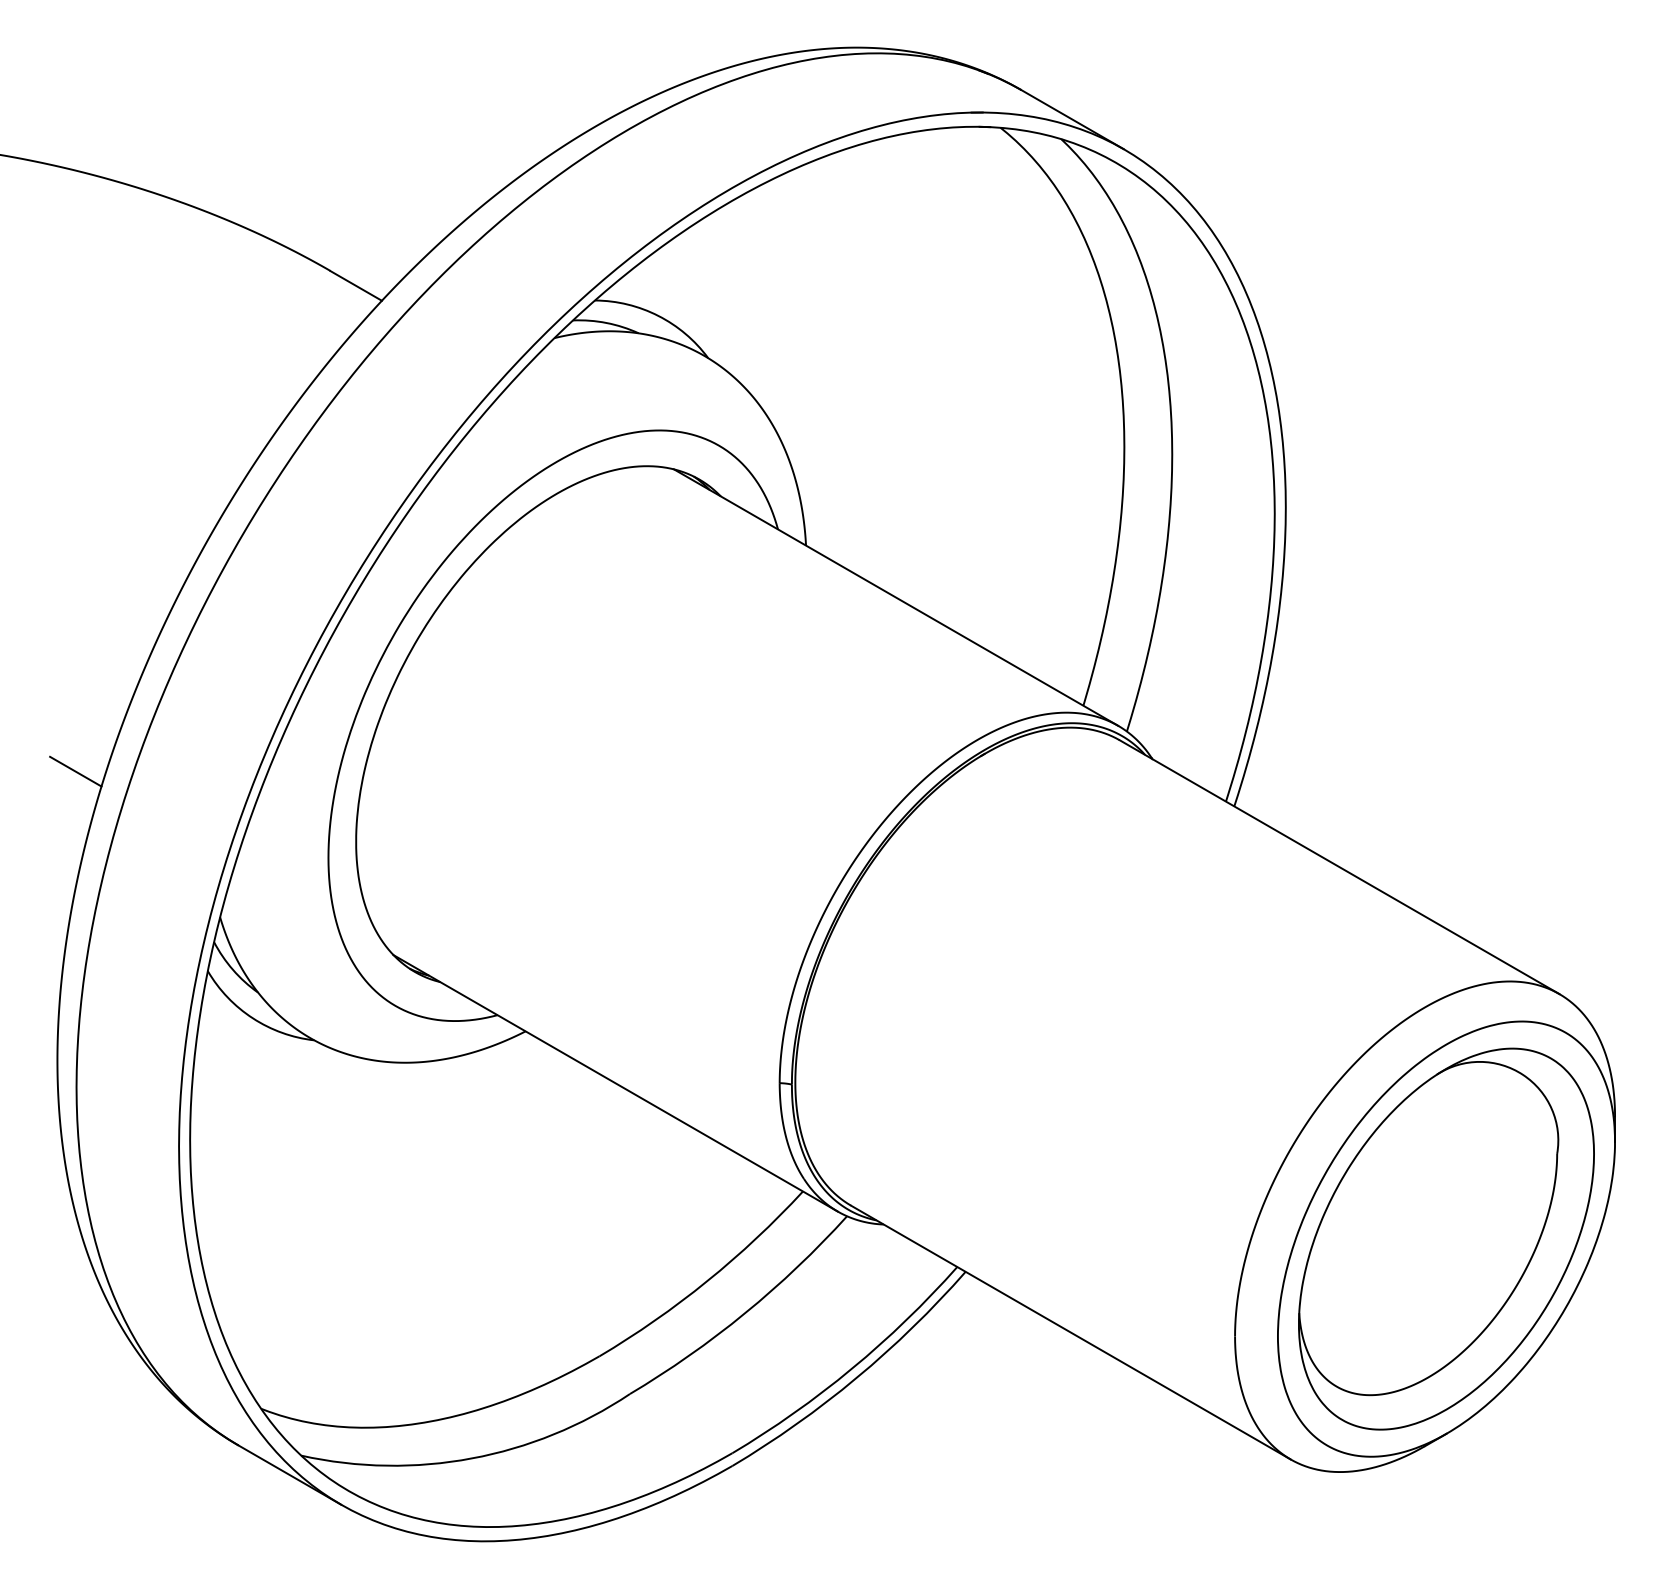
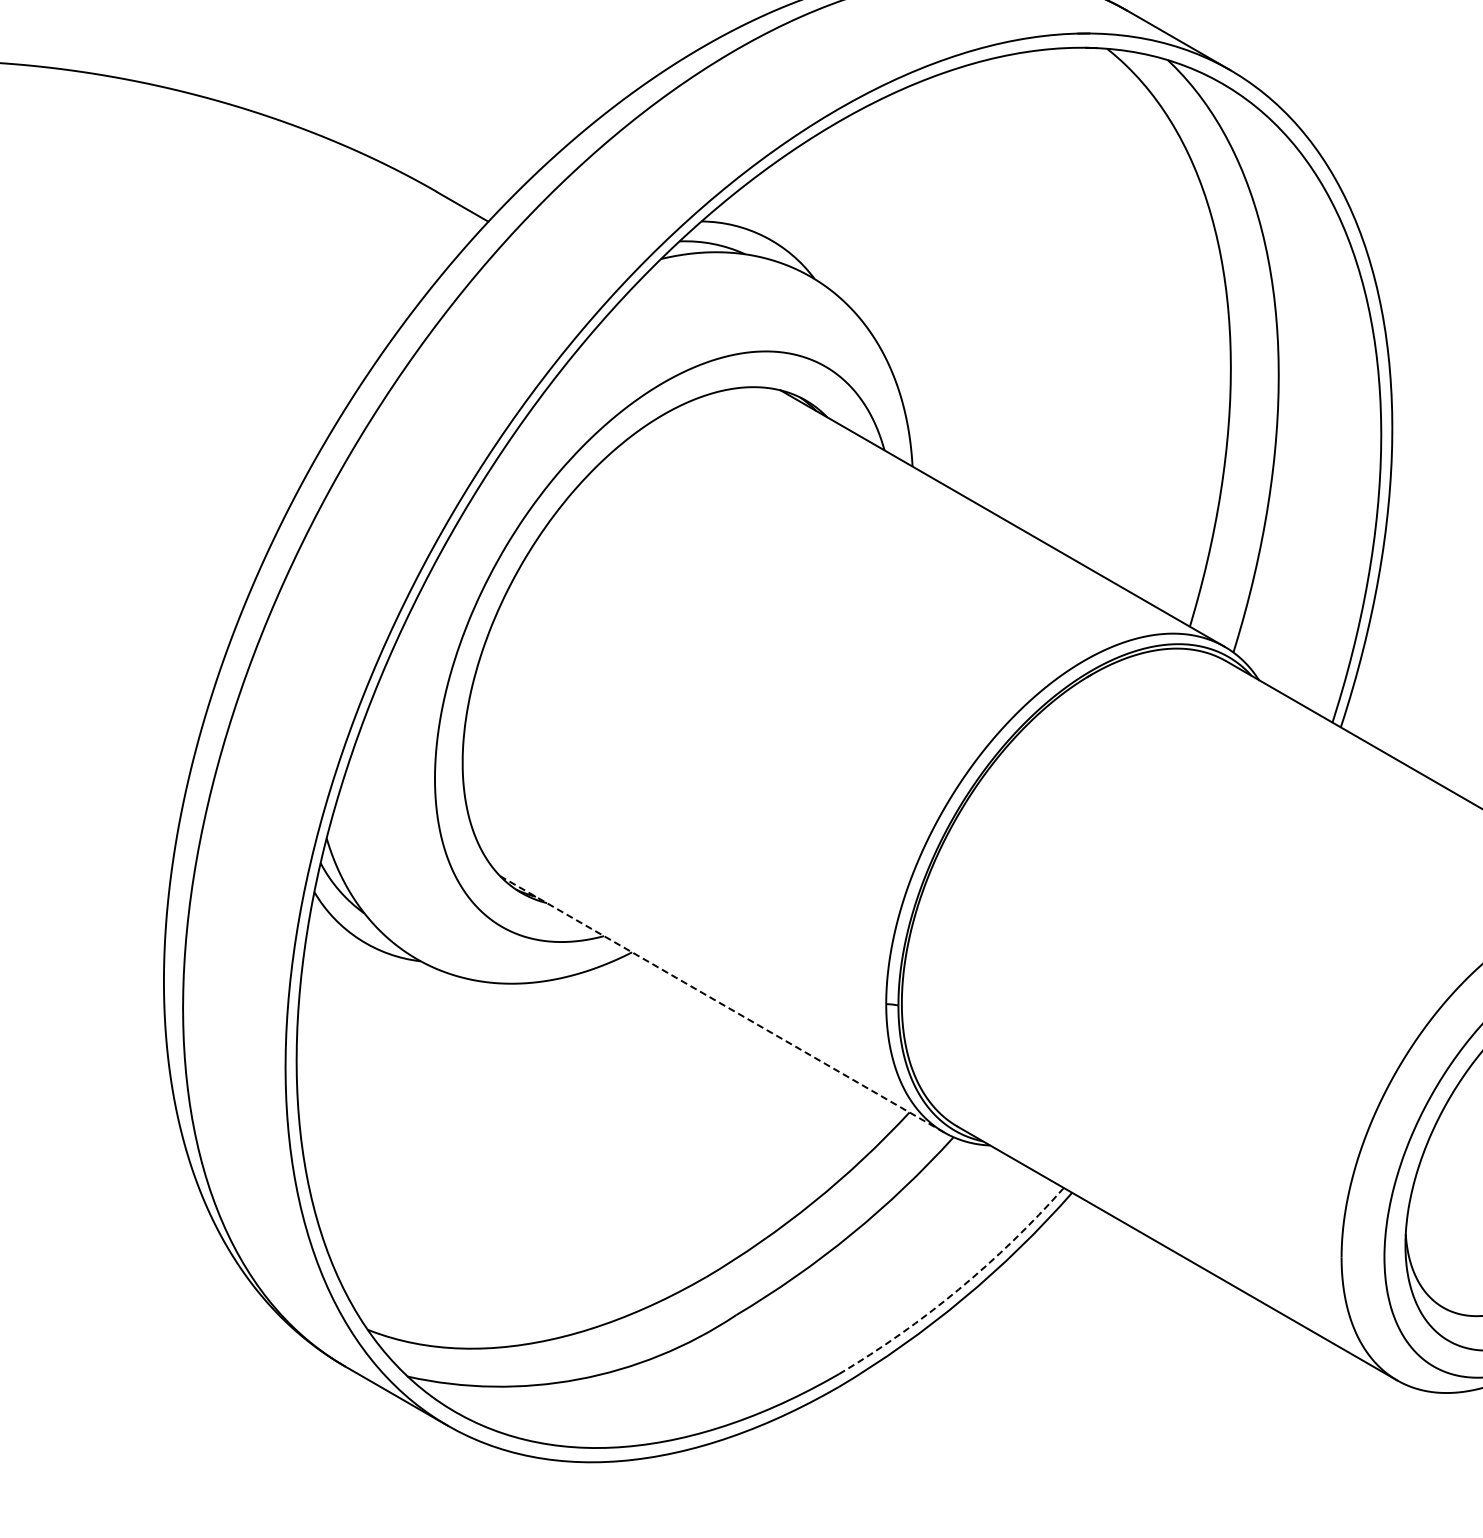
line: (75, 771) -> (182, 692), removed
line: (615, 1083) -> (722, 1004), solid -> dashed
arc: (852, 1368) -> (959, 1289), solid -> dashed

